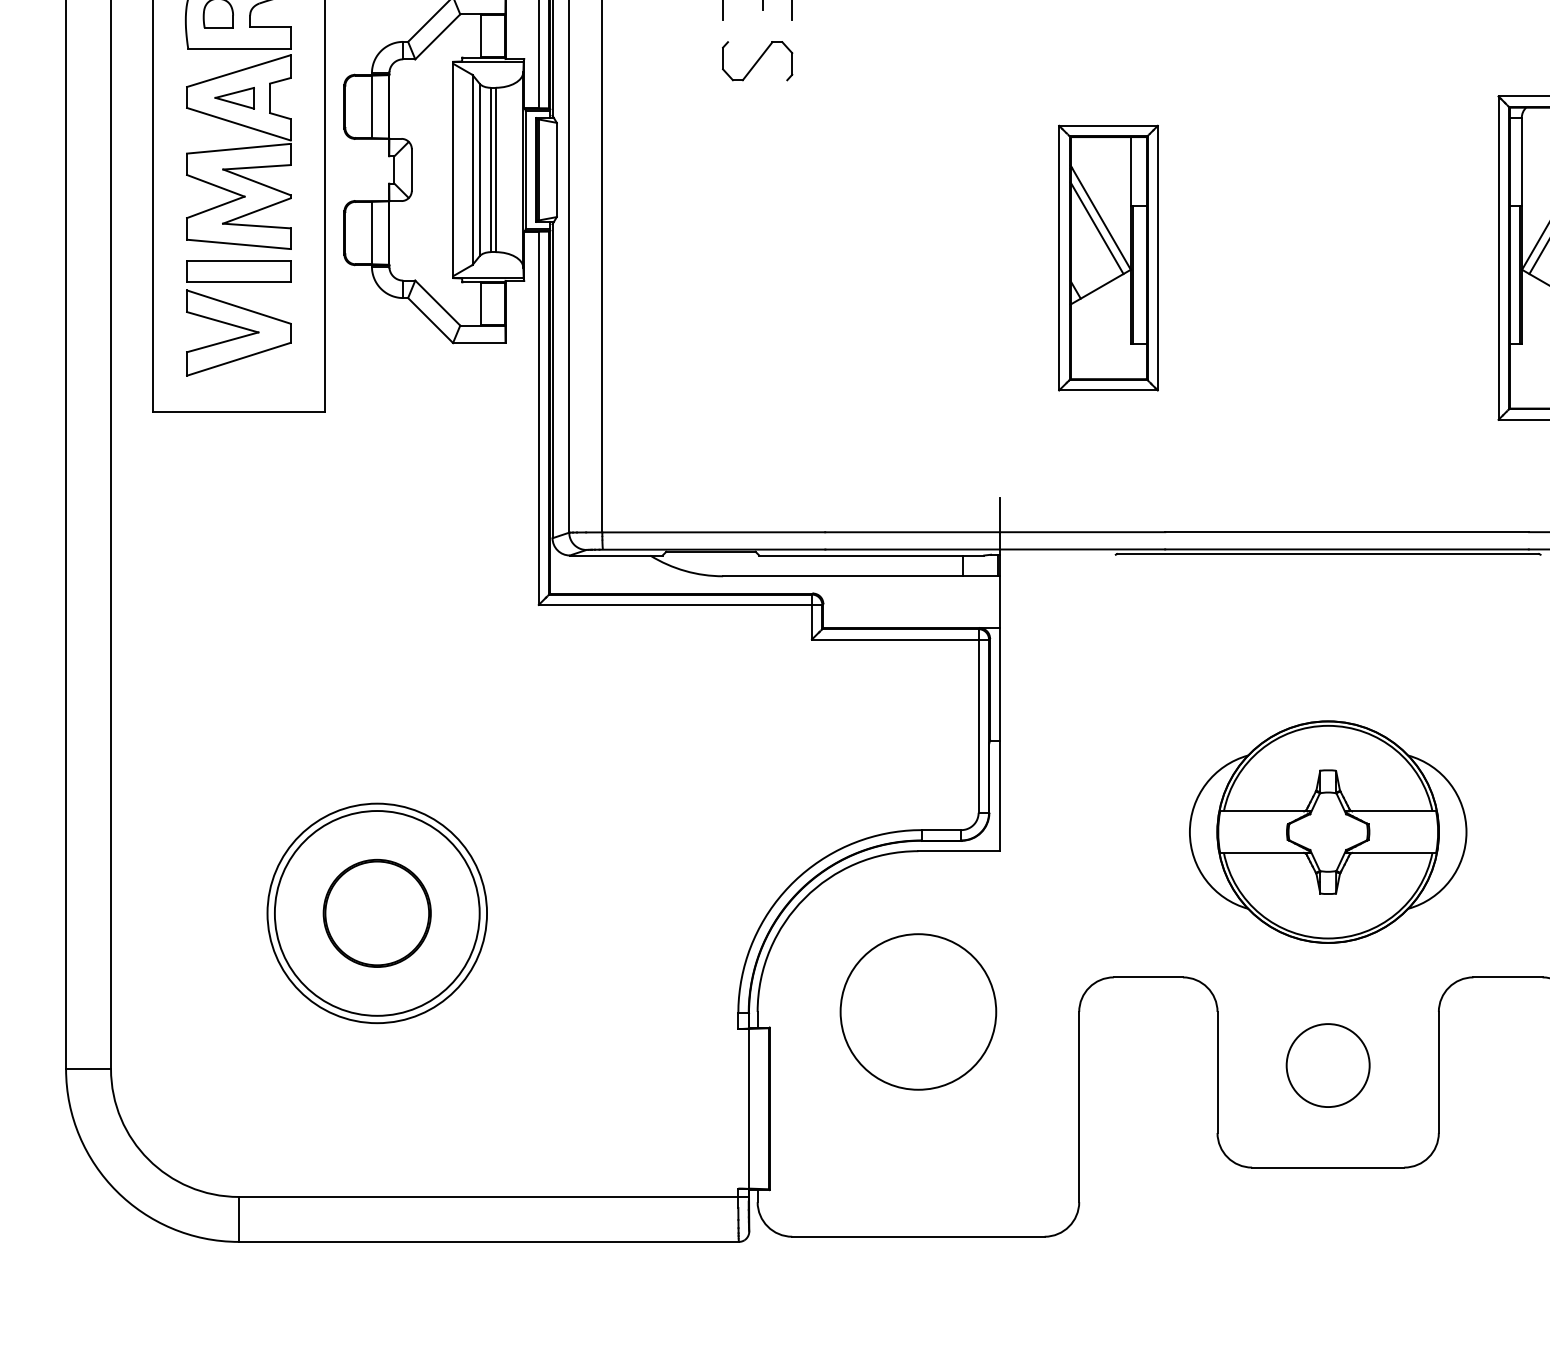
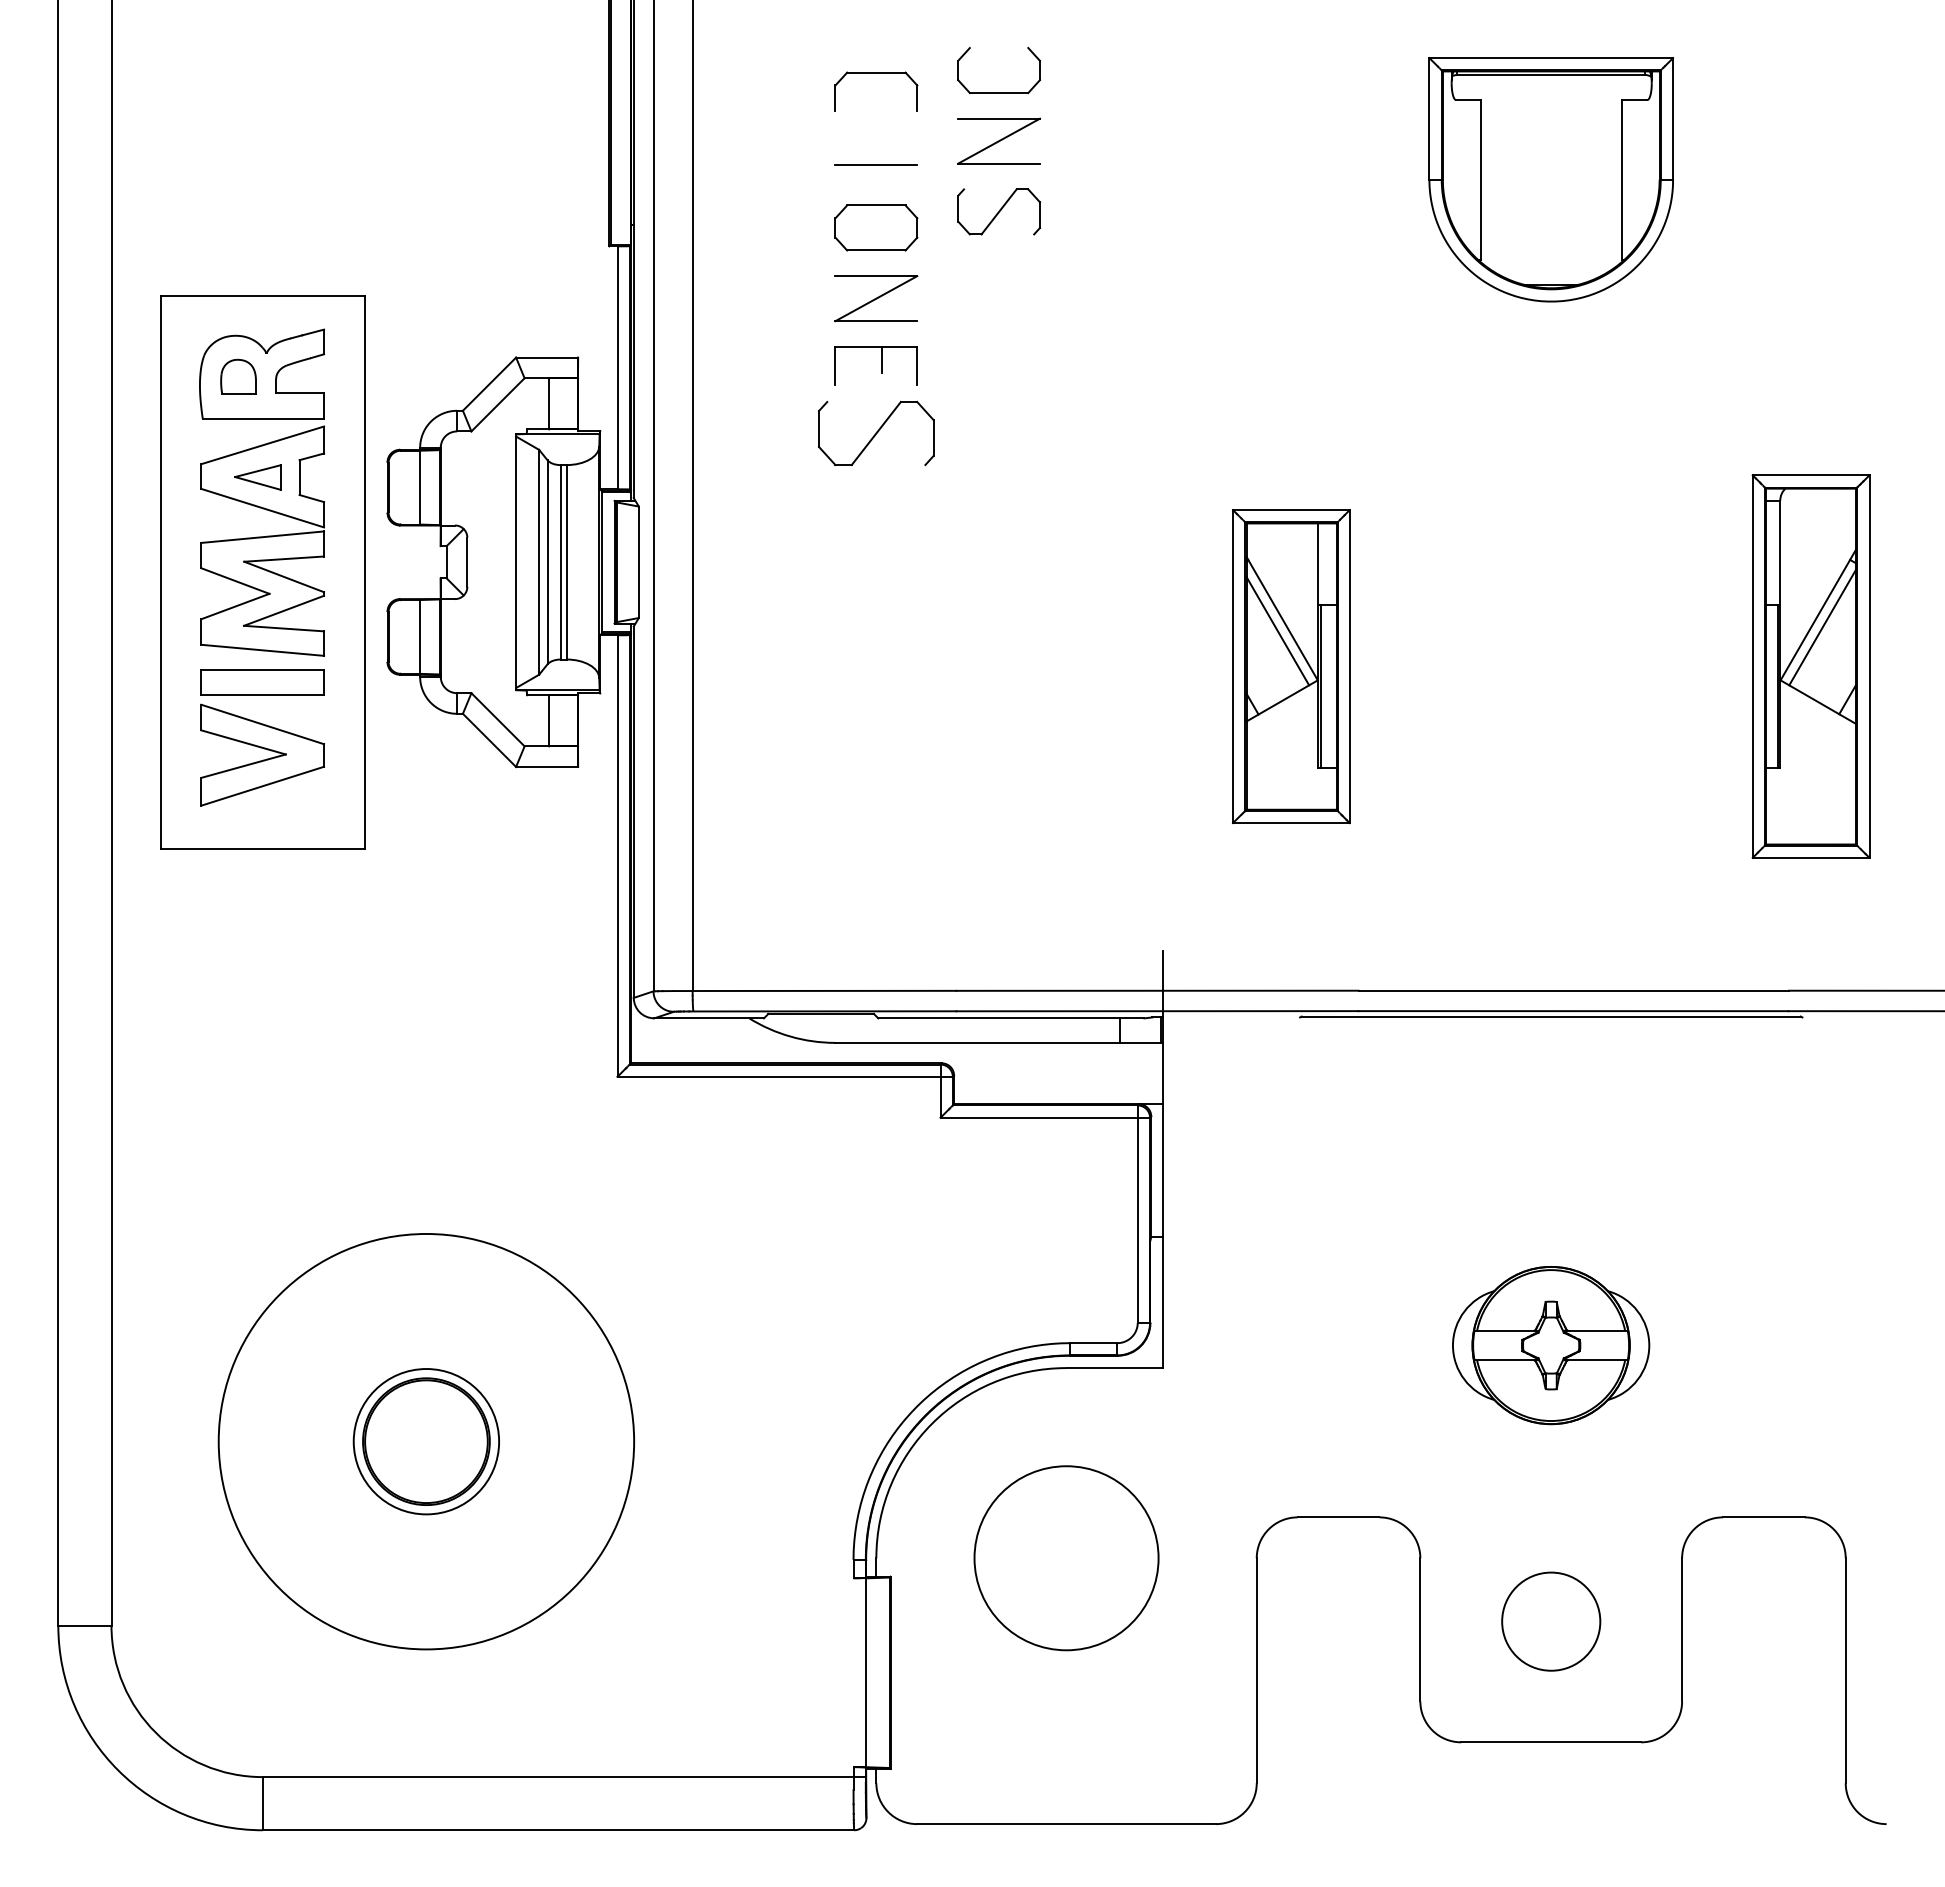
part: (757, 61) -> (876, 433), size x1.4
part: (1327, 832) -> (1550, 1345), size x0.6
circle: (377, 913) -> (426, 1441), size x0.6
circle: (377, 913) -> (426, 1441), size x1.6

